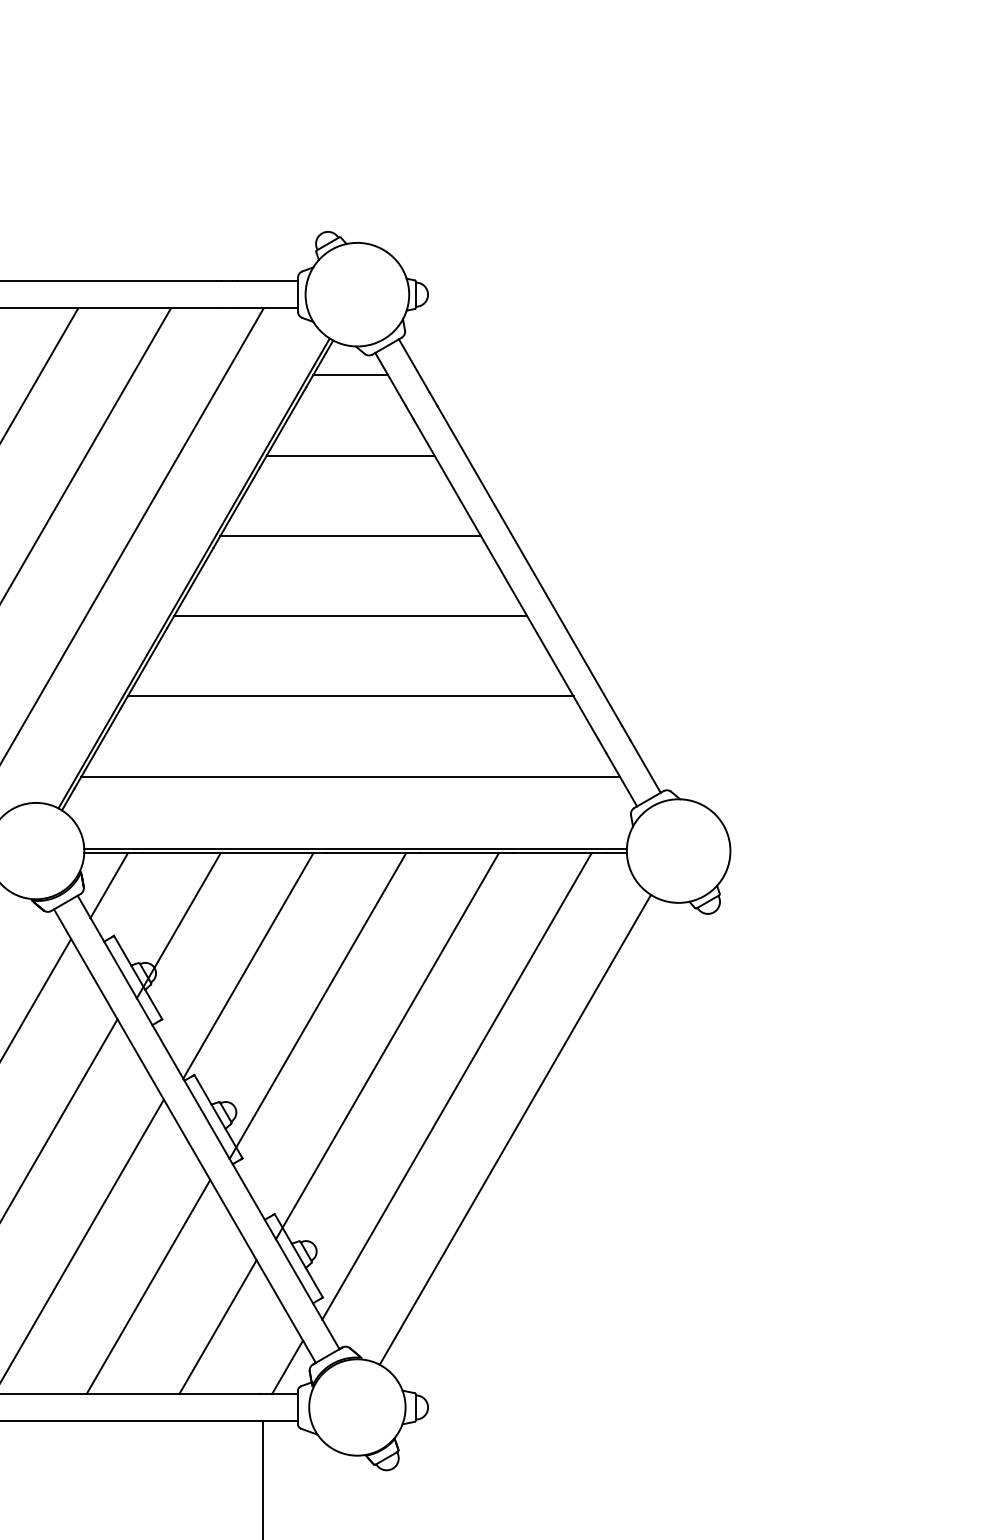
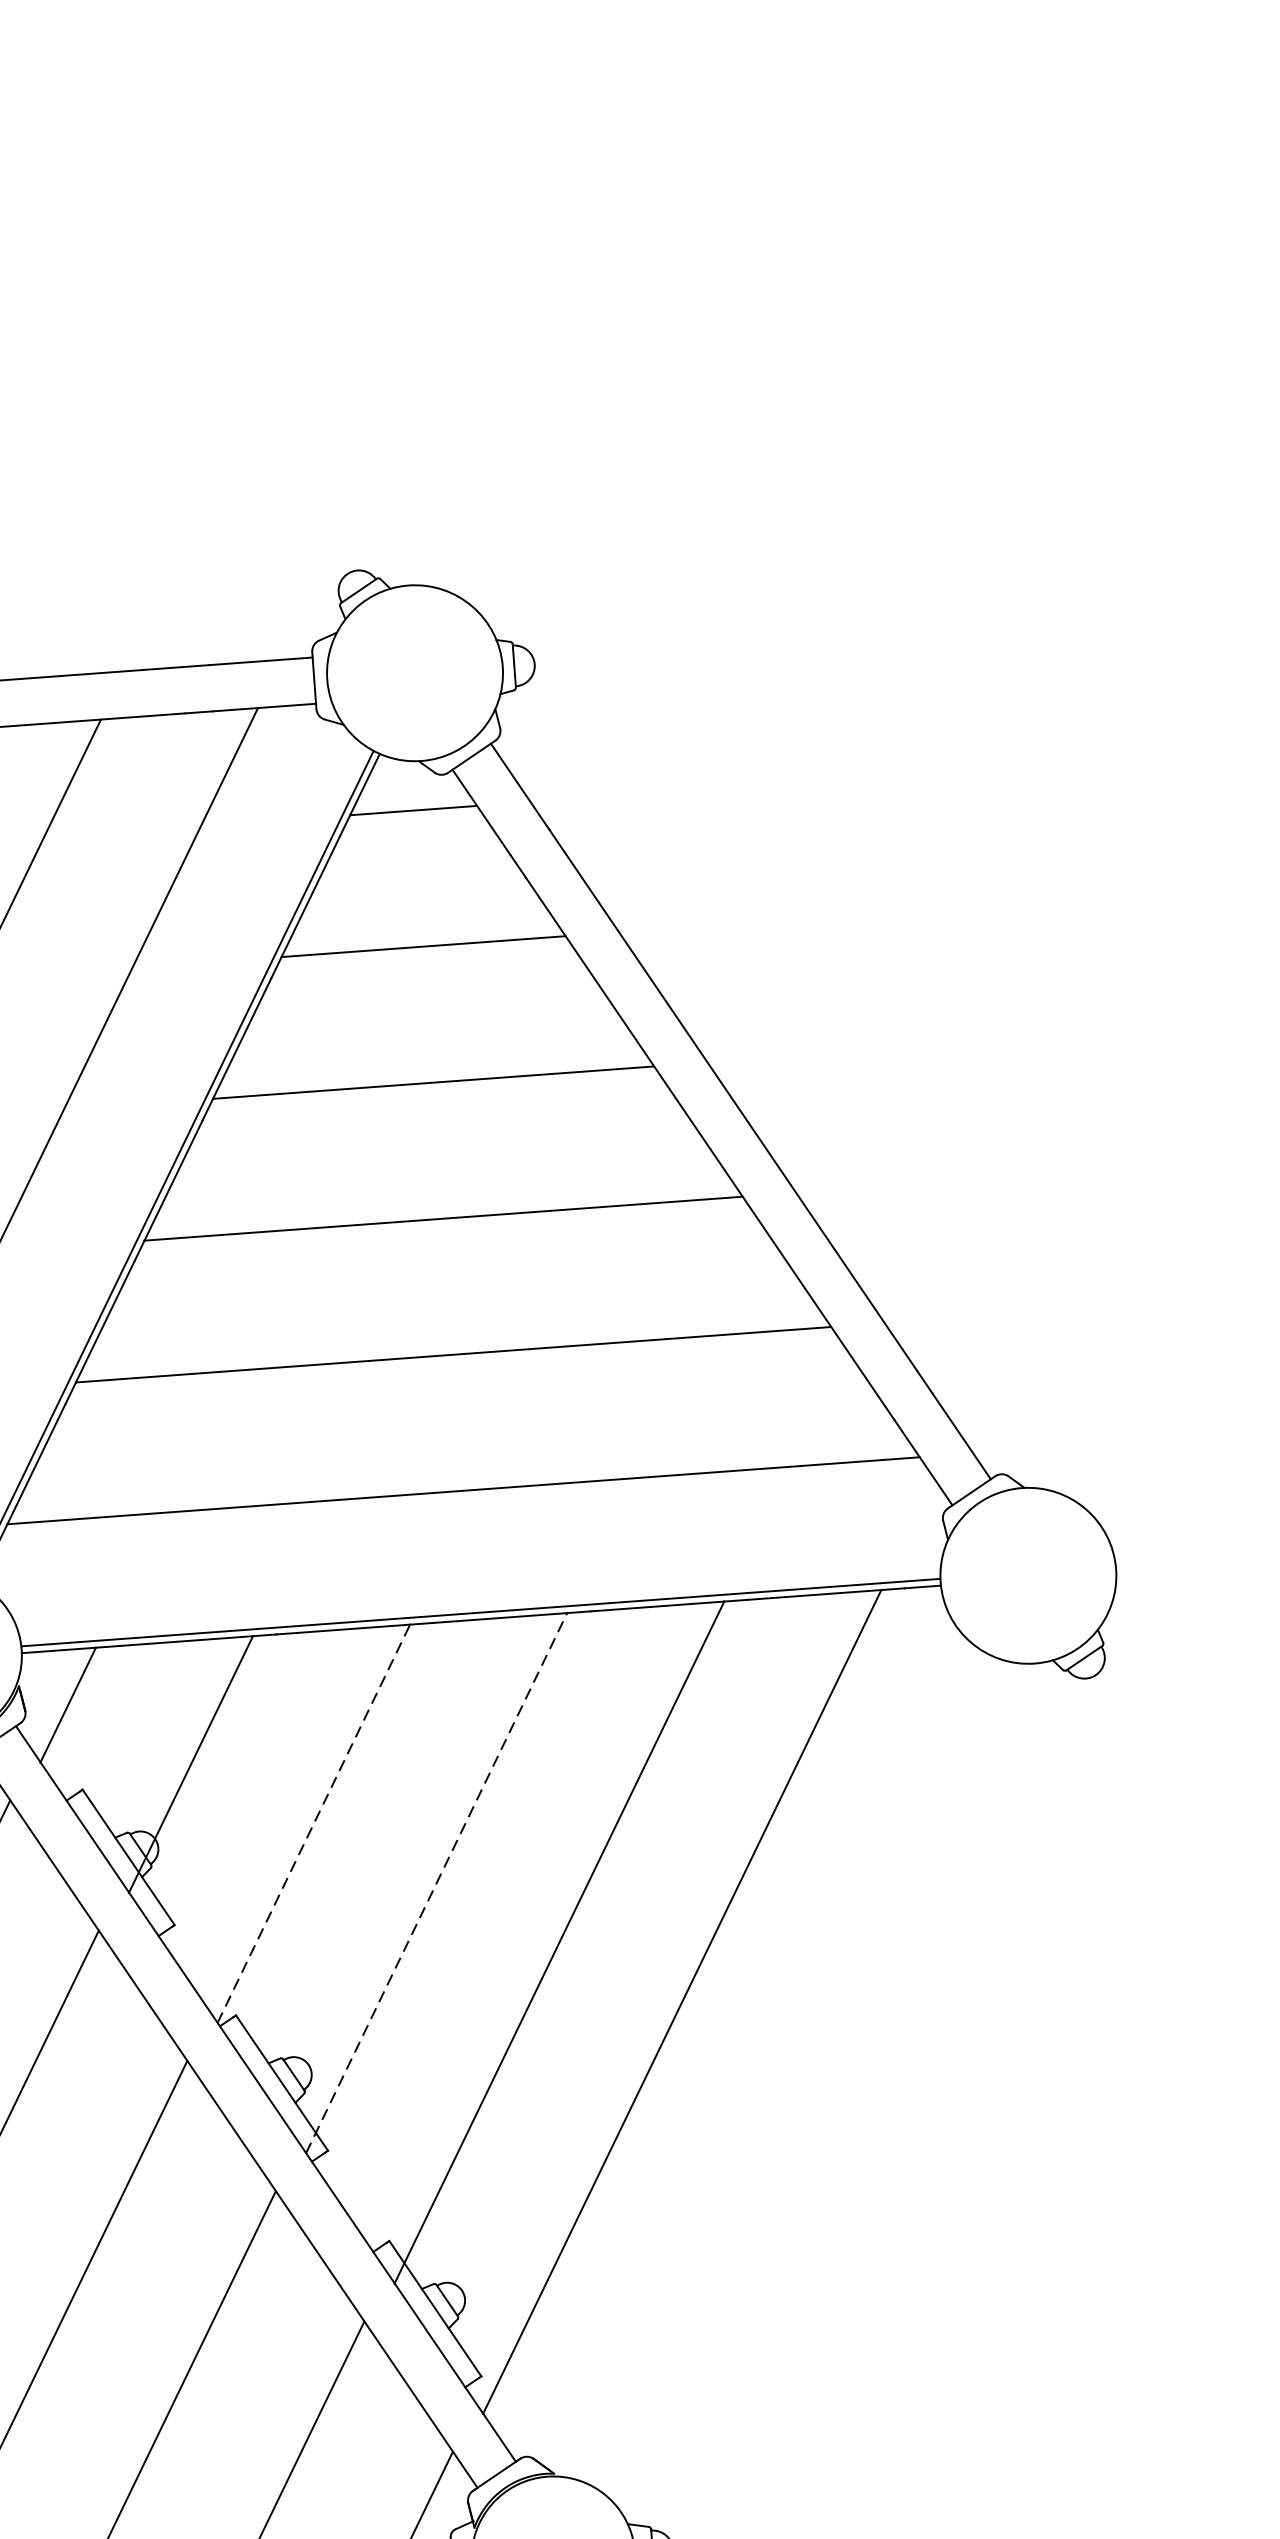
line: (248, 965) -> (313, 1823), solid -> dashed
line: (317, 1006) -> (435, 1883), solid -> dashed
line: (514, 1129) -> (784, 2067), removed

